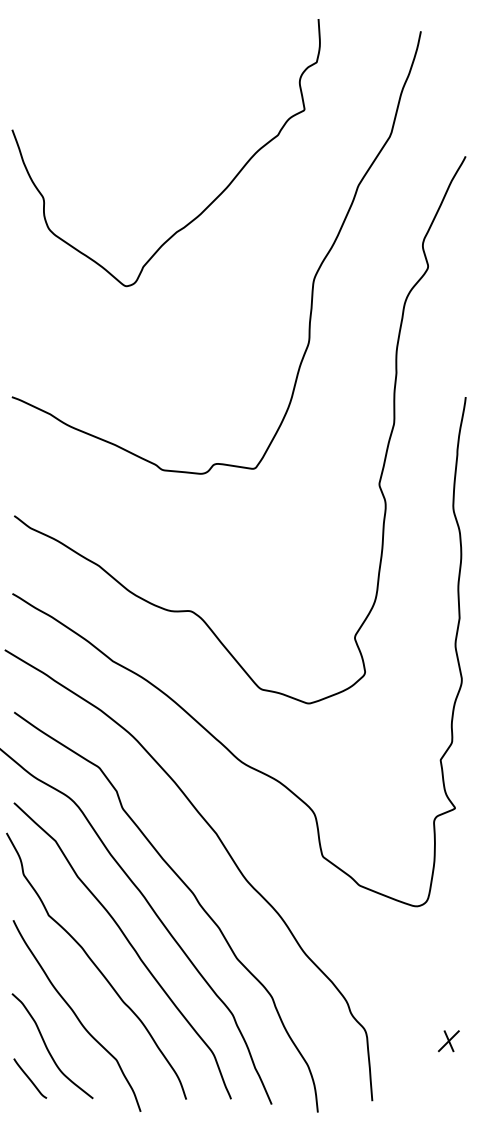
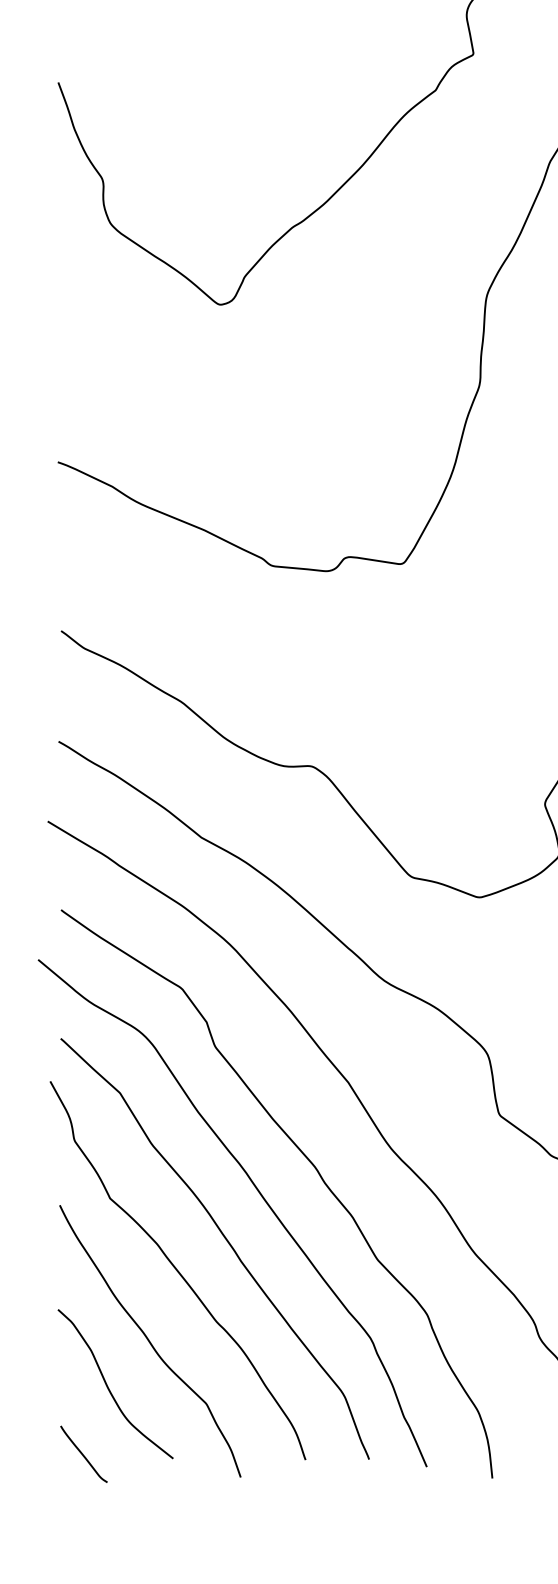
curve: (30, 1078) -> (84, 1454), moved

